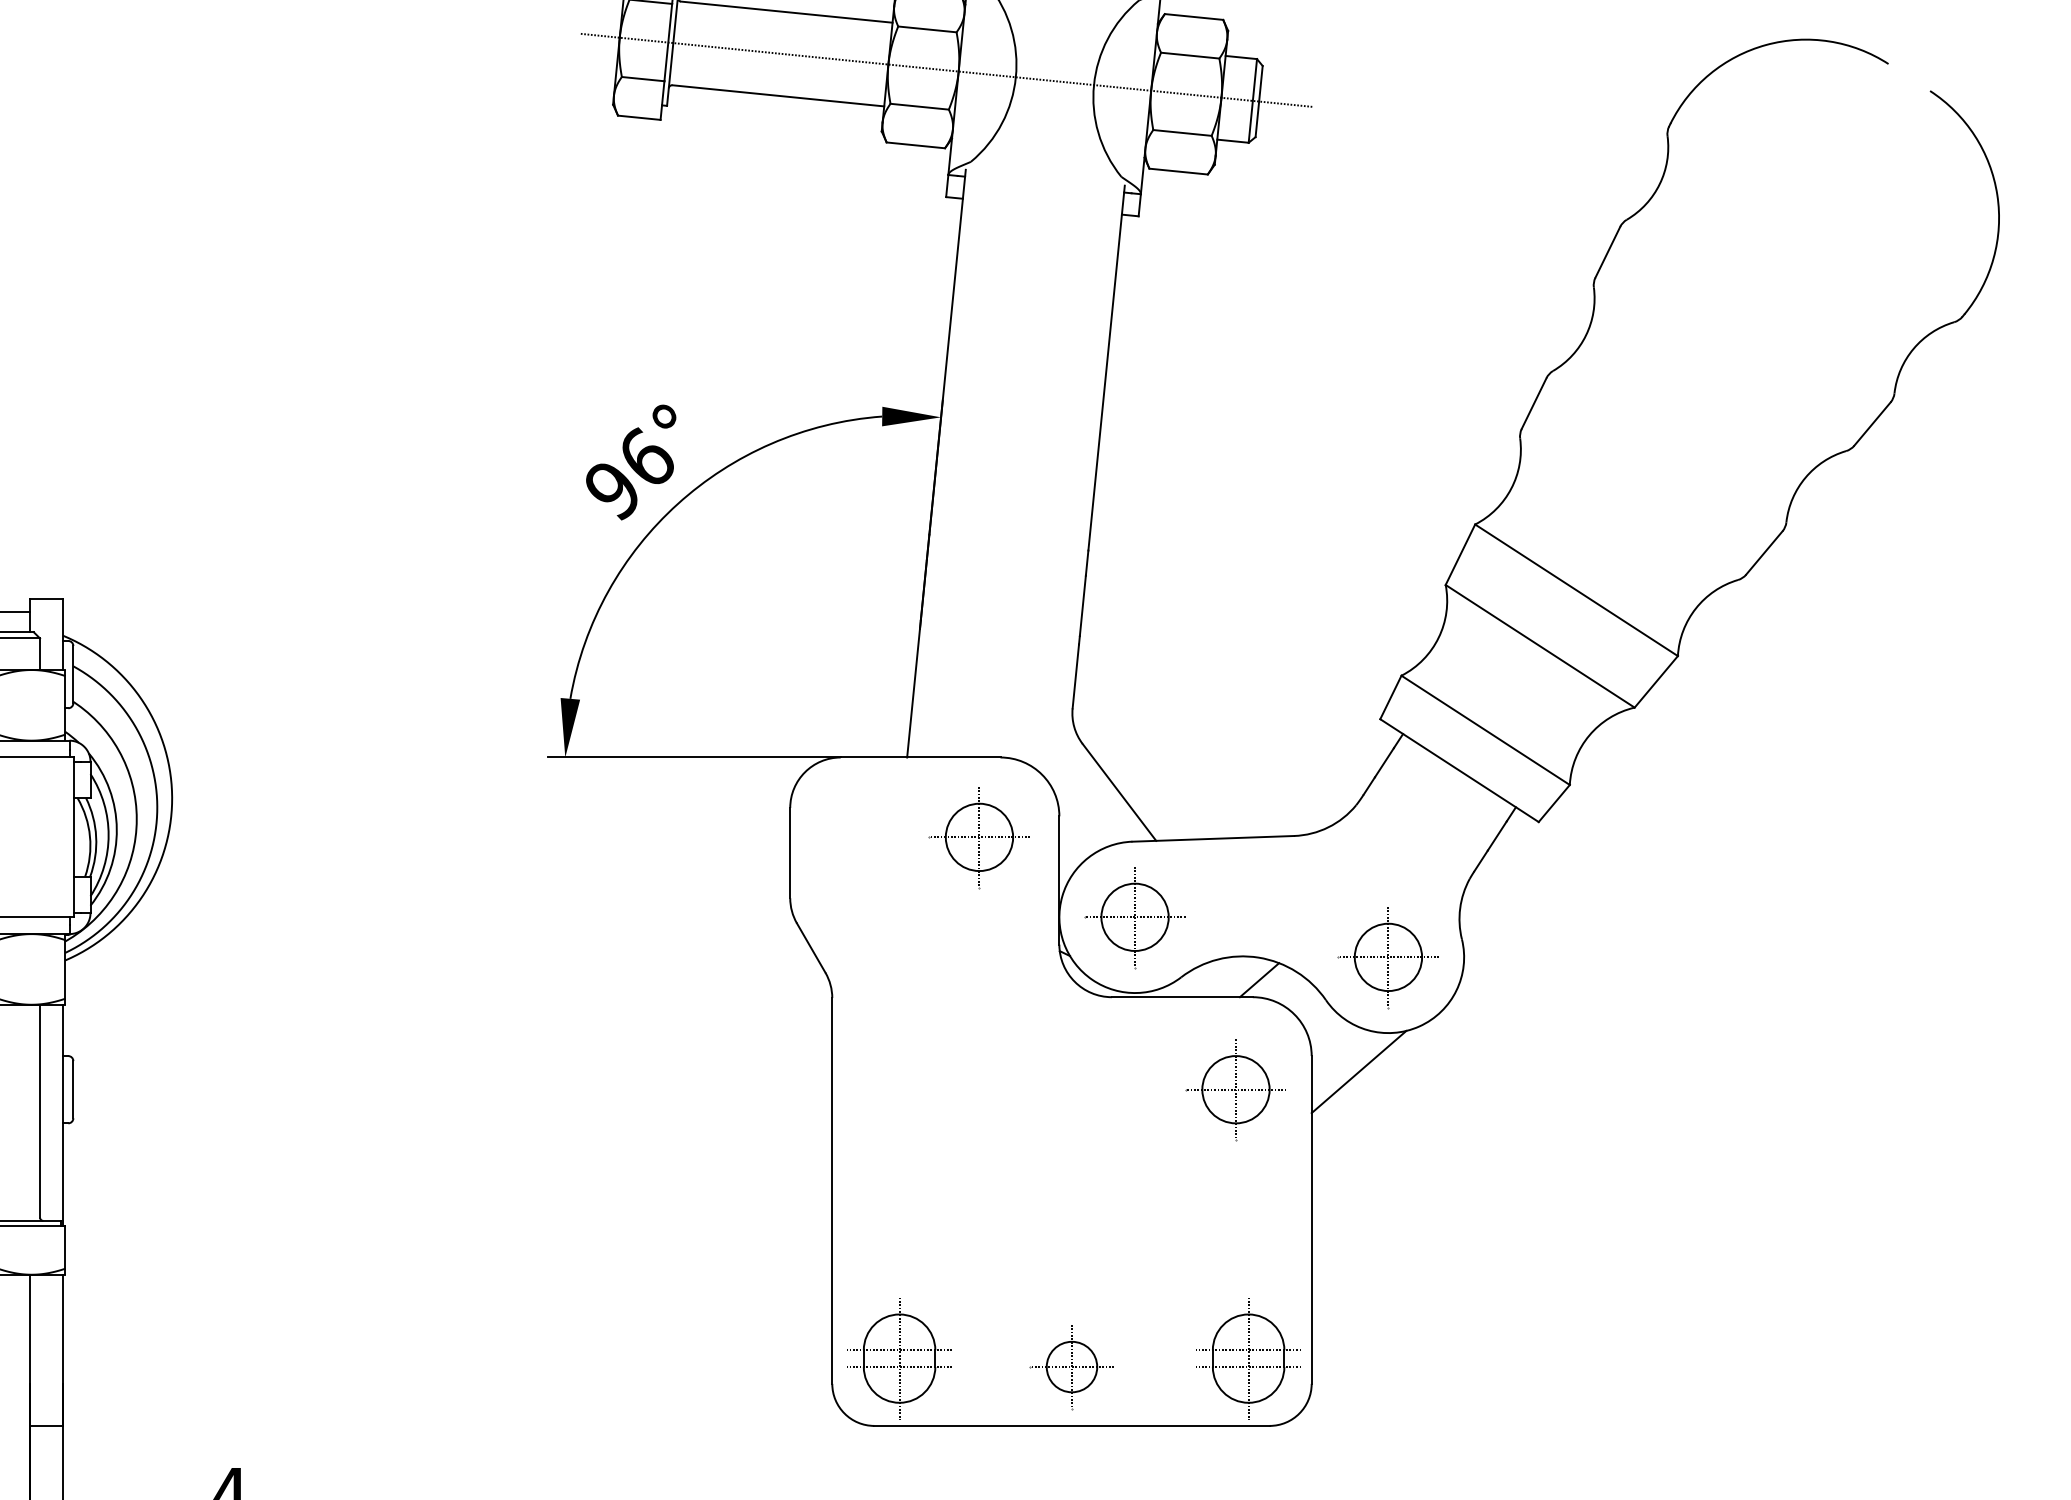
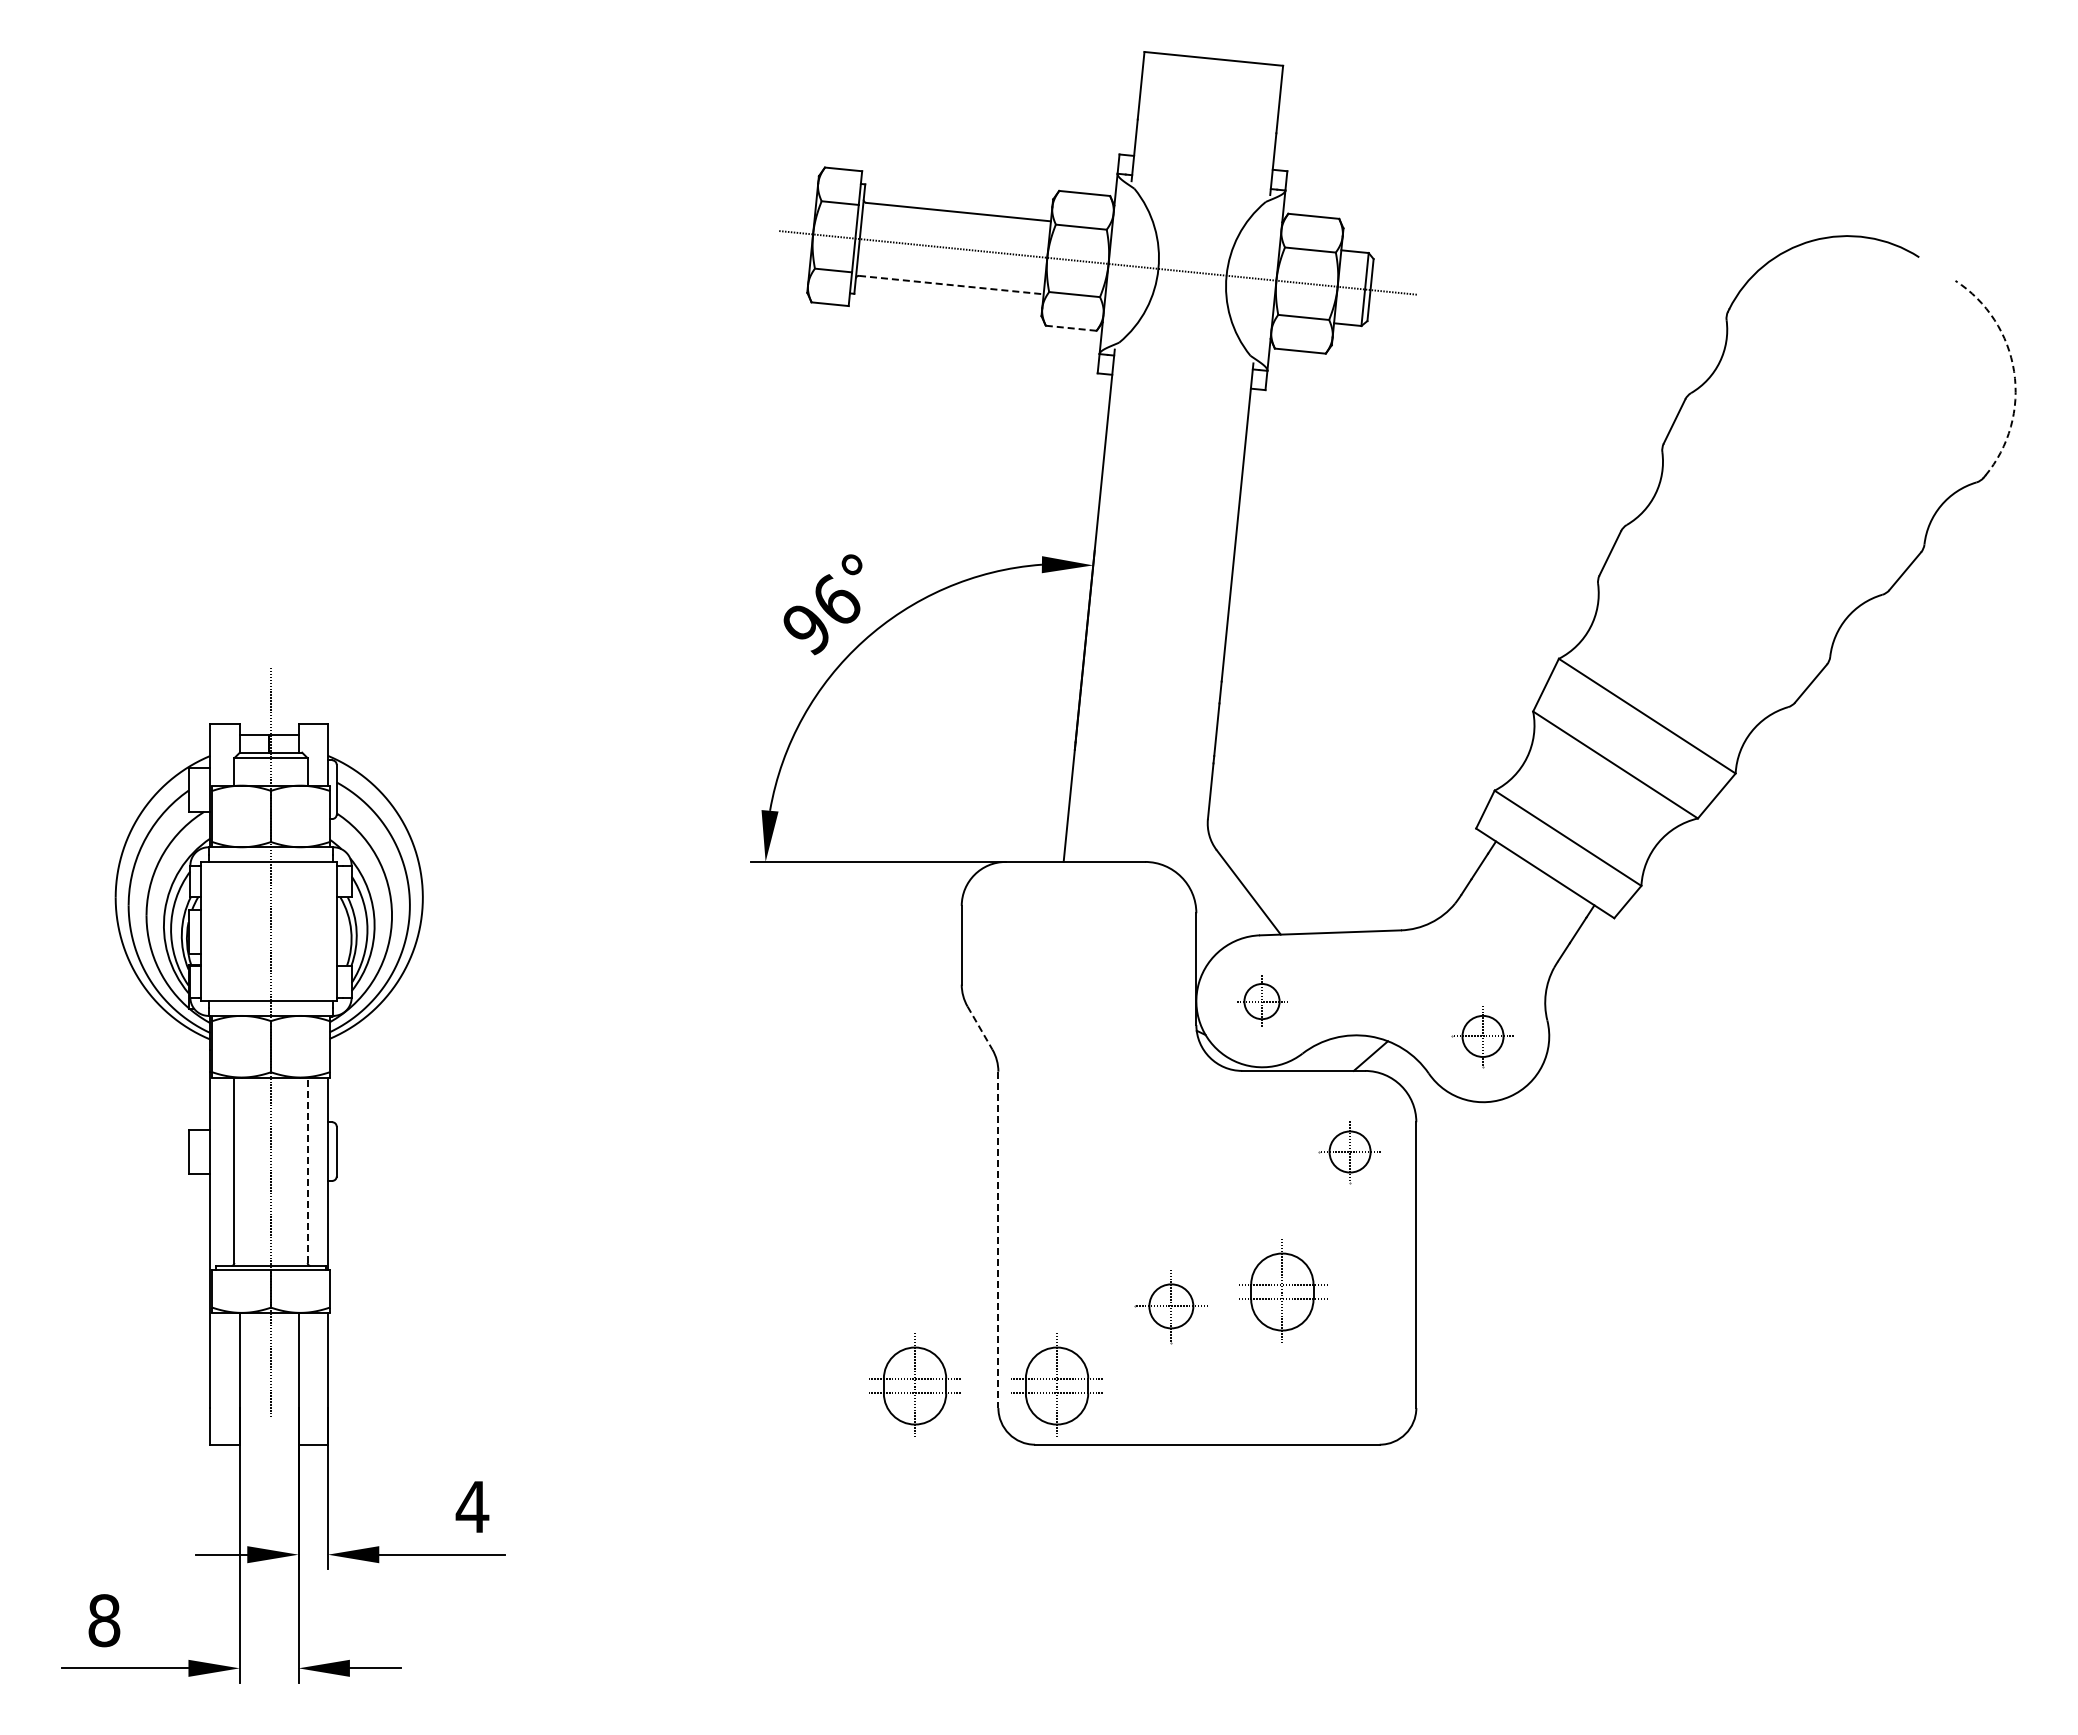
line: (778, 96) -> (951, 285), solid -> dashed
line: (916, 145) -> (1071, 328), solid -> dashed
arc: (1997, 194) -> (2014, 371), solid -> dashed
part: (979, 838) -> (1126, 932), removed
part: (1134, 917) -> (1261, 1001), size x0.6
line: (811, 948) -> (980, 1028), solid -> dashed
part: (1387, 957) -> (1482, 1036), size x0.7
line: (1358, 1071) -> (1457, 1135), removed
part: (1235, 1090) -> (1349, 1152), size x0.7
line: (39, 1111) -> (307, 1170), solid -> dashed
line: (832, 1191) -> (998, 1240), solid -> dashed
part: (736, 1356) -> (914, 1384), added
part: (1249, 1356) -> (1283, 1290), moved
part: (1070, 1368) -> (1170, 1307), moved

